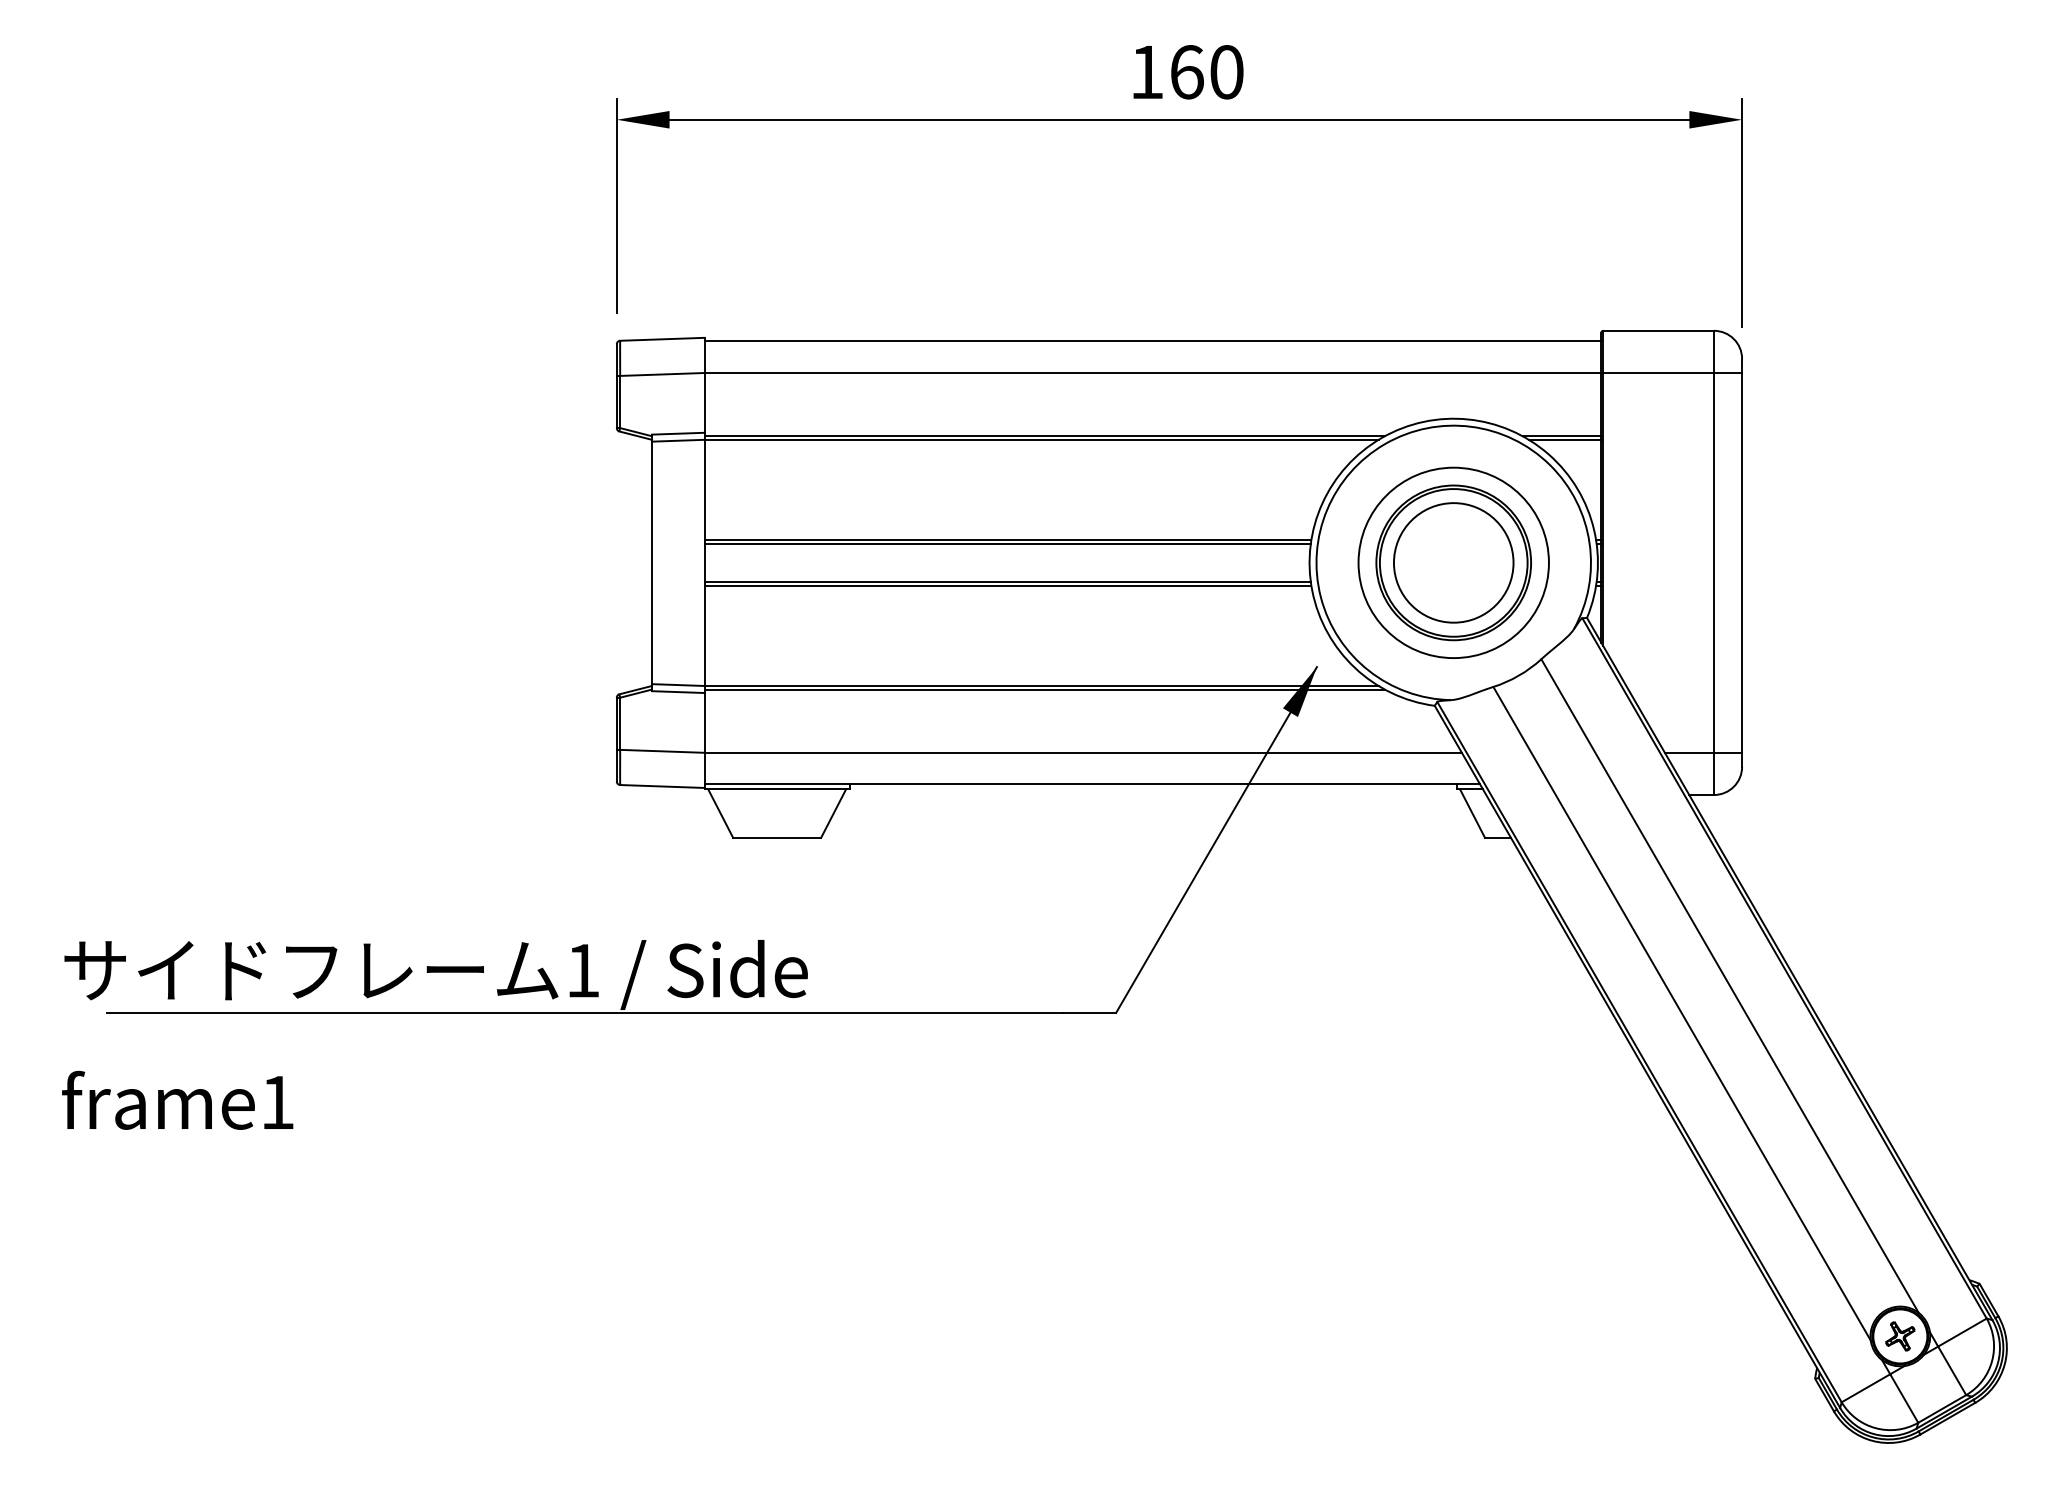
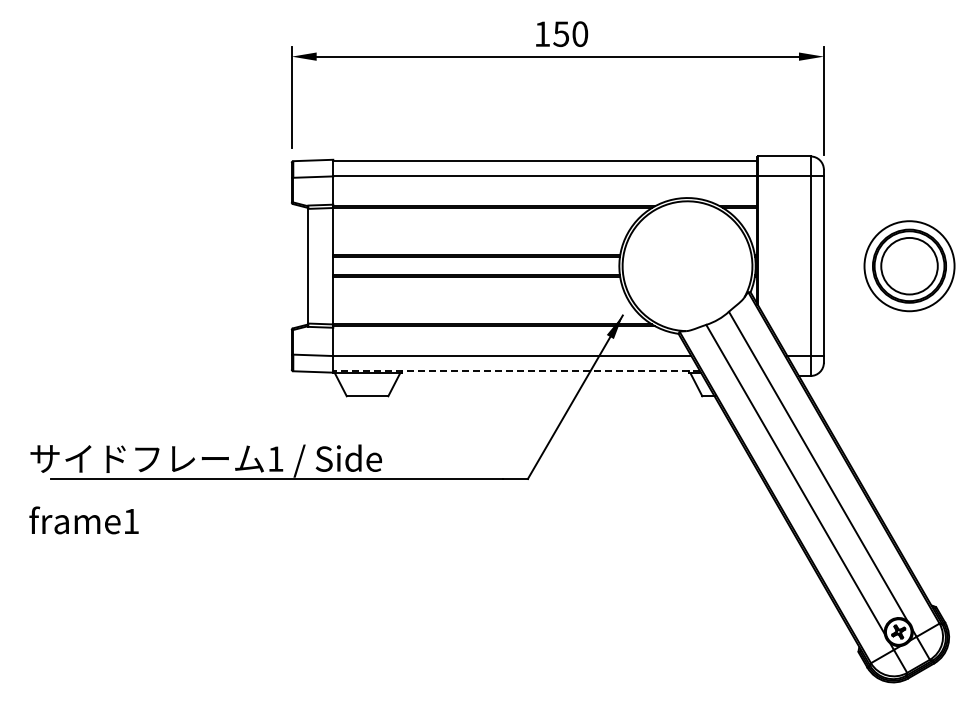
text: (1187, 72) -> (561, 34), 160 -> 150
part: (1453, 563) -> (909, 266), moved
line: (1092, 785) -> (516, 371), solid -> dashed

